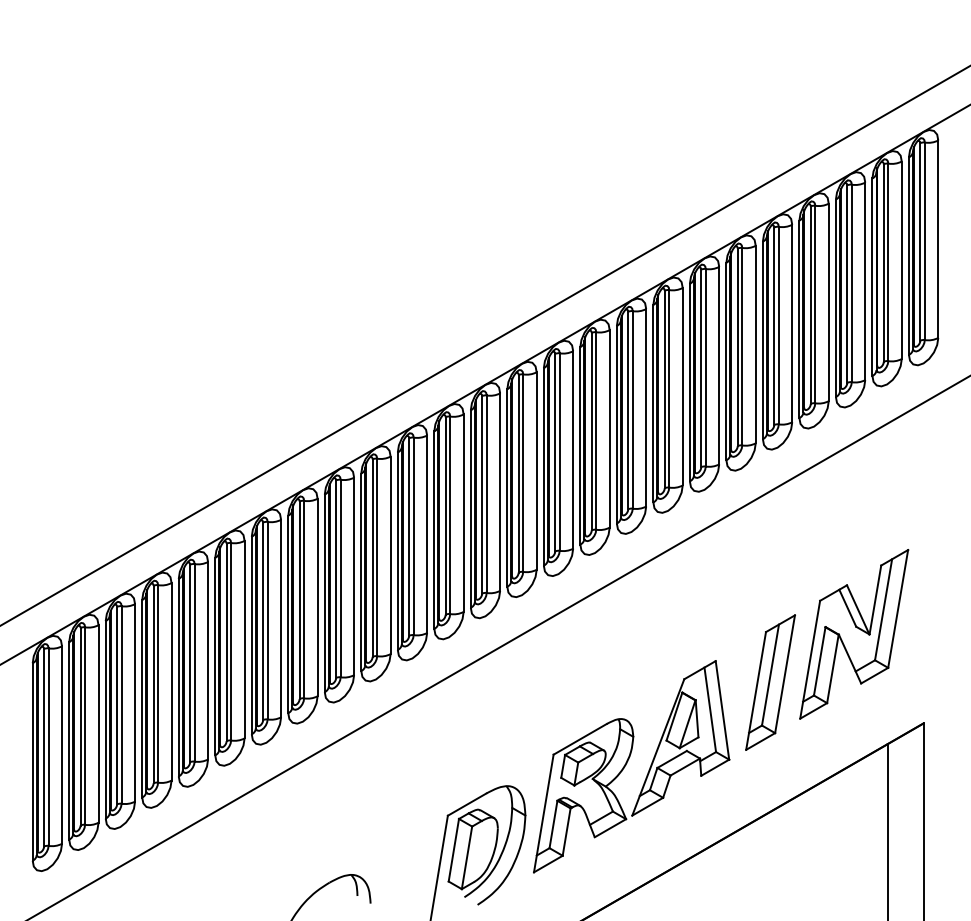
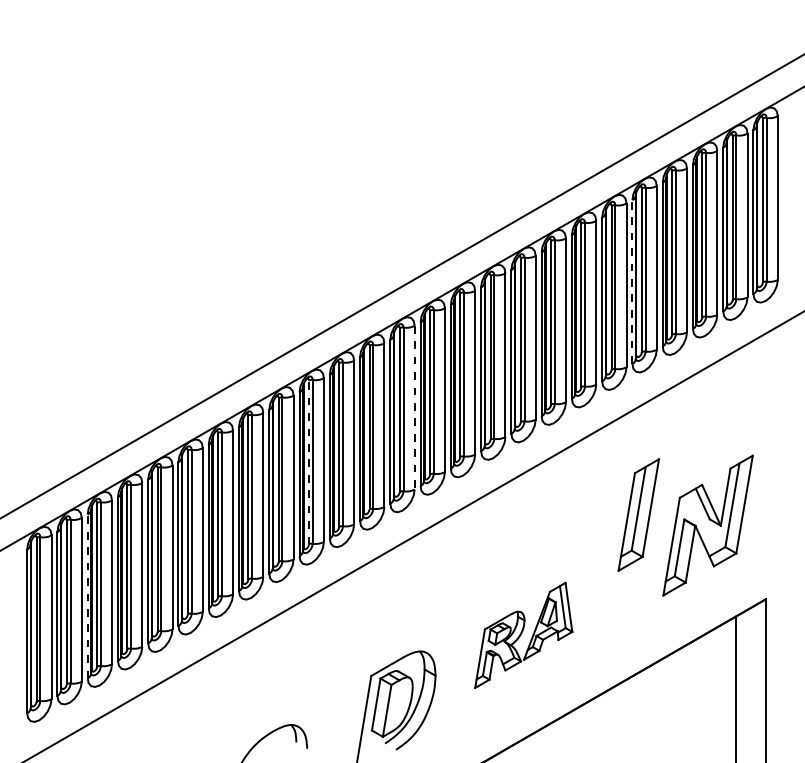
line: (762, 340) -> (632, 282), solid -> dashed
line: (500, 492) -> (414, 408), solid -> dashed
line: (372, 558) -> (308, 462), solid -> dashed
part: (770, 682) -> (638, 514), moved
line: (105, 719) -> (87, 596), solid -> dashed
part: (631, 766) -> (523, 635), size x0.6

